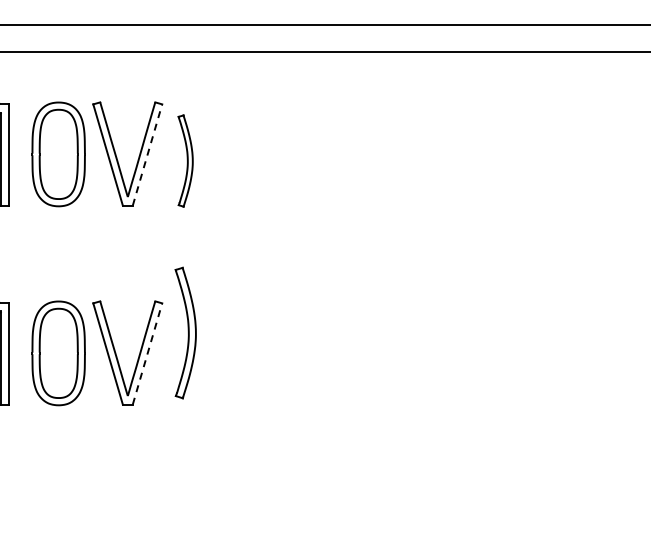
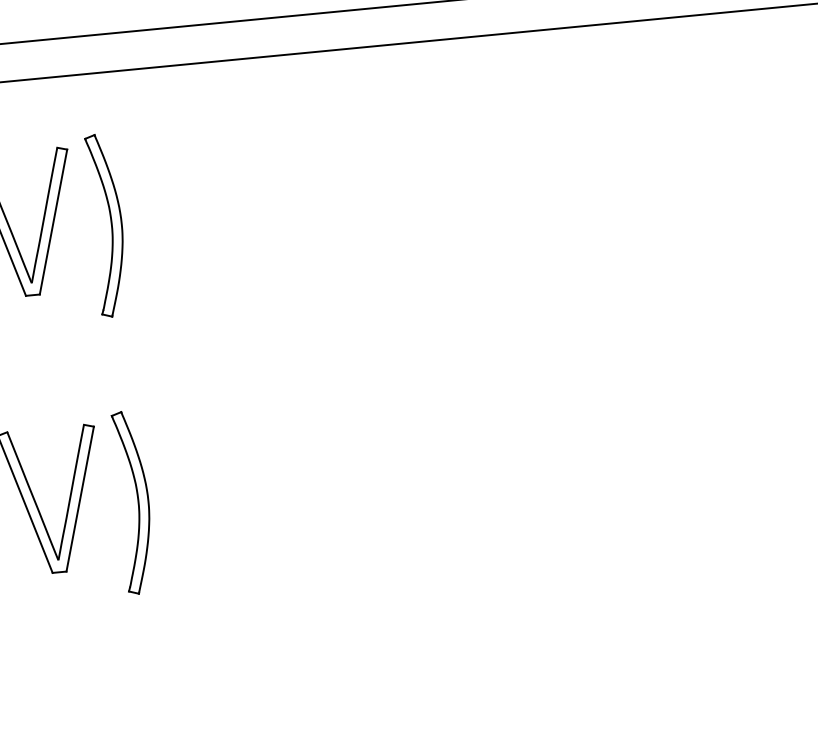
line: (147, 154) -> (53, 221), dashed -> solid
part: (185, 160) -> (107, 224), size x1.43
part: (185, 332) -> (133, 501), moved
line: (147, 353) -> (80, 498), dashed -> solid

